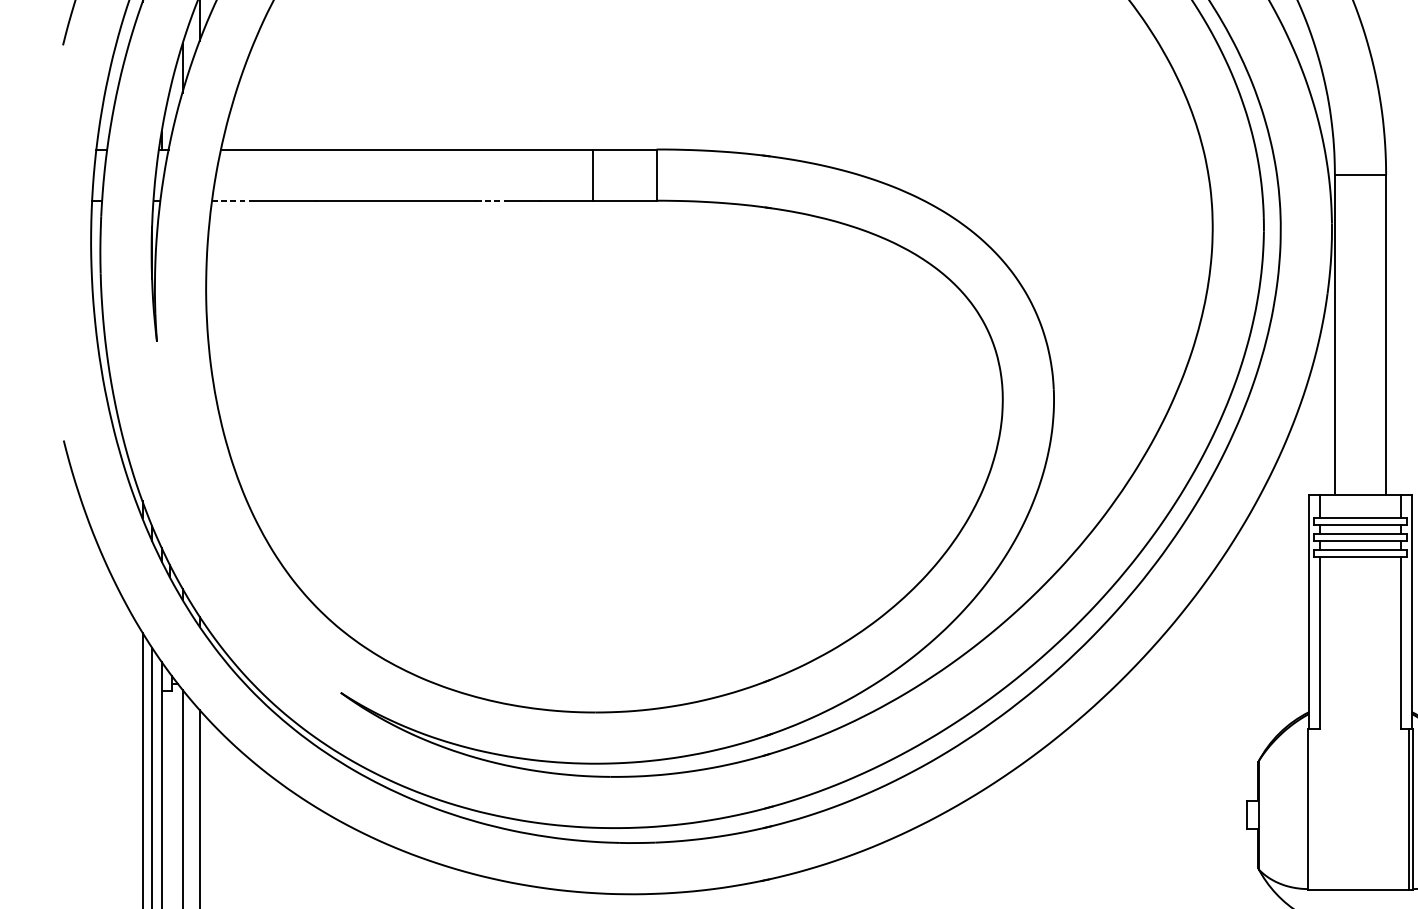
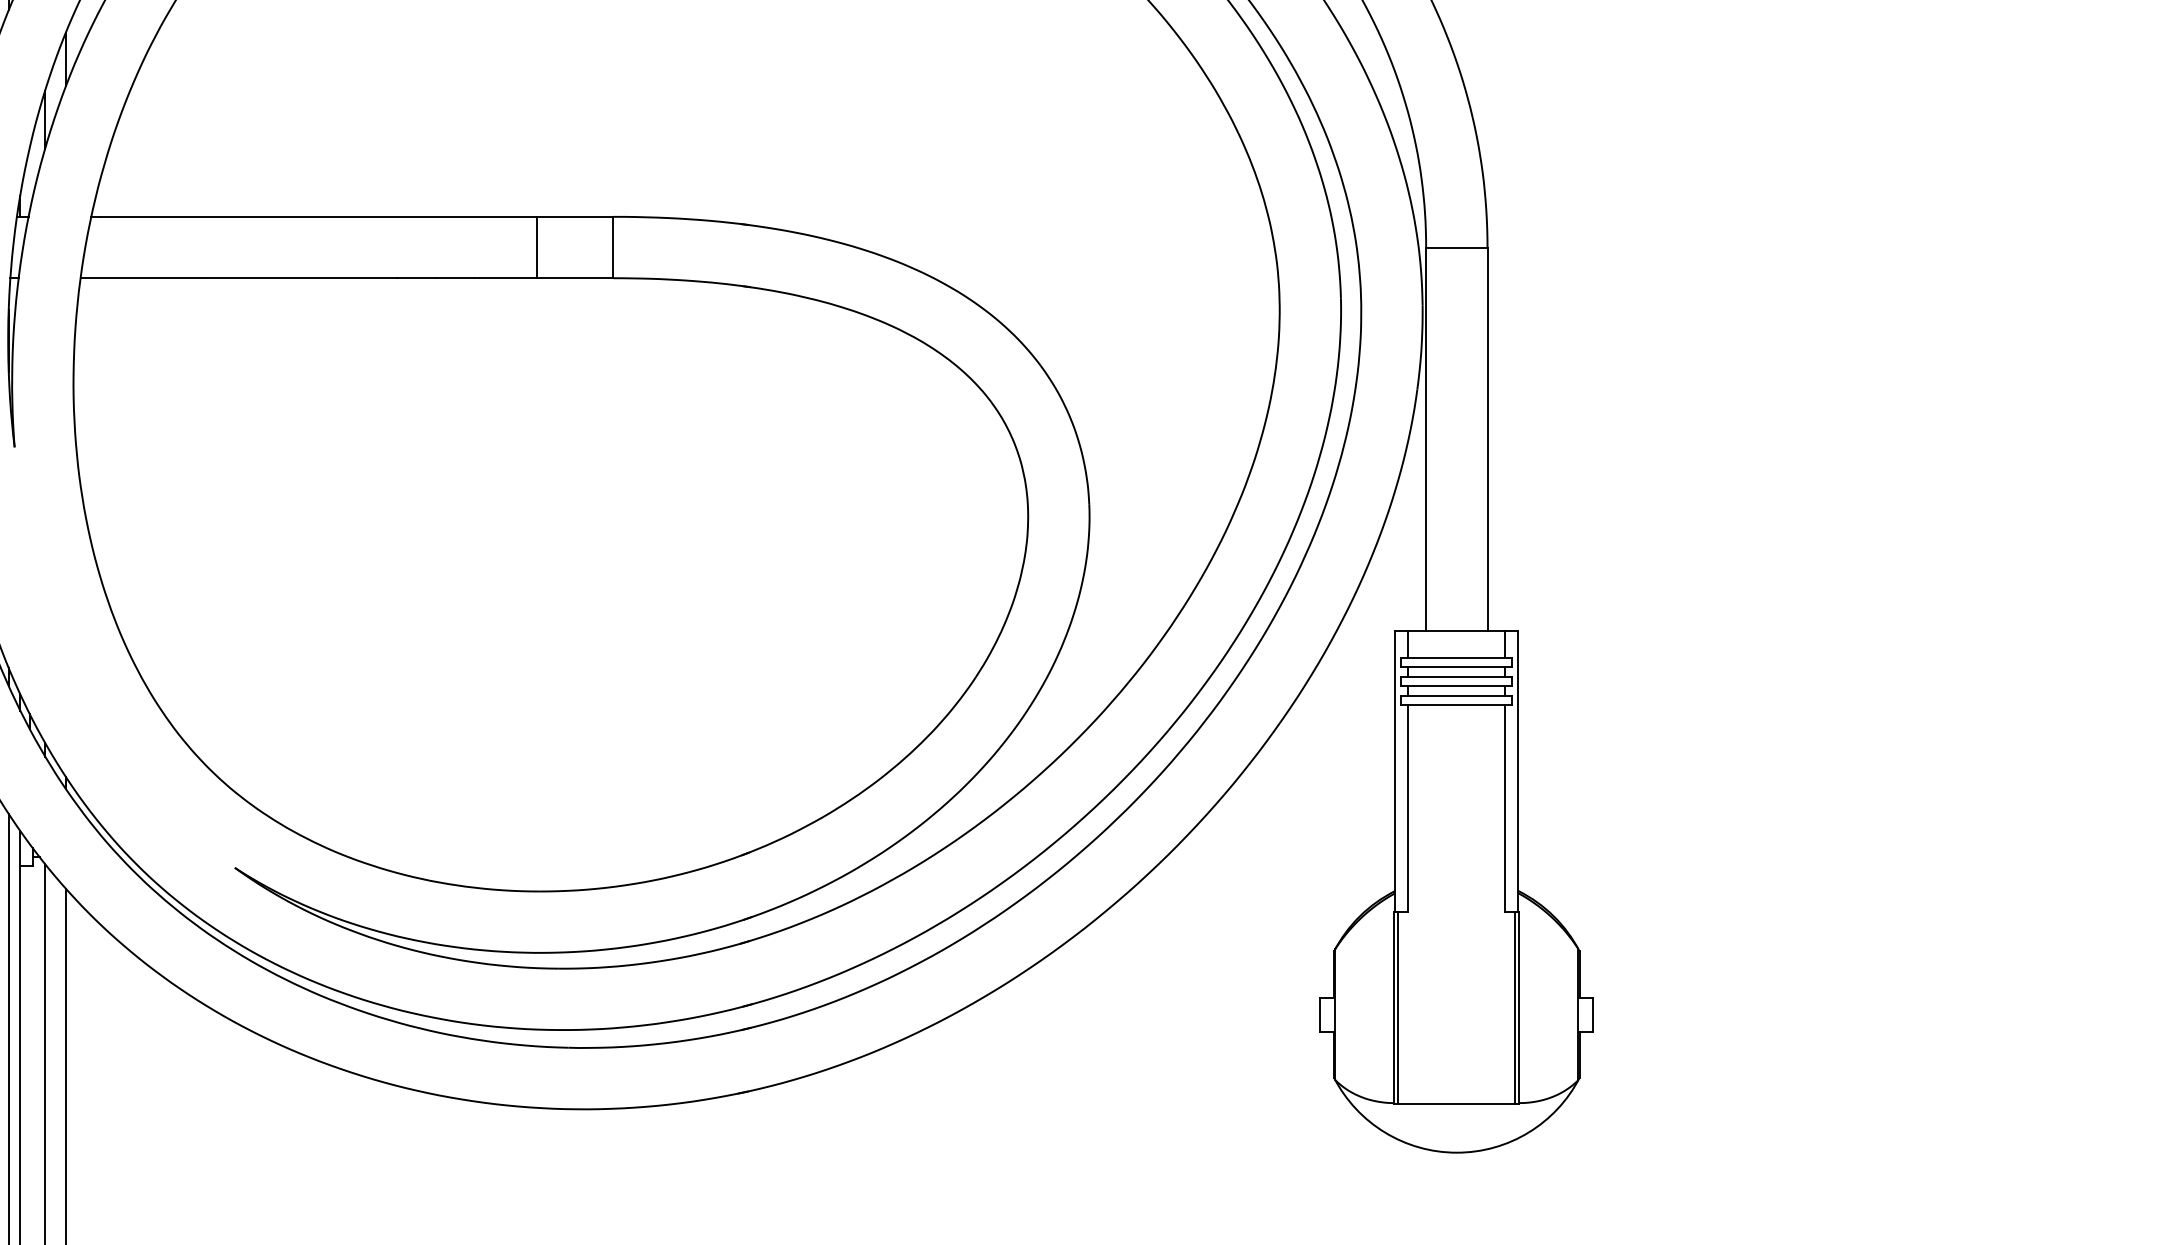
line: (231, 200) -> (104, 278), dashed -> solid
line: (492, 200) -> (416, 278), dashed -> solid
line: (1311, 809) -> (1398, 1007), added

